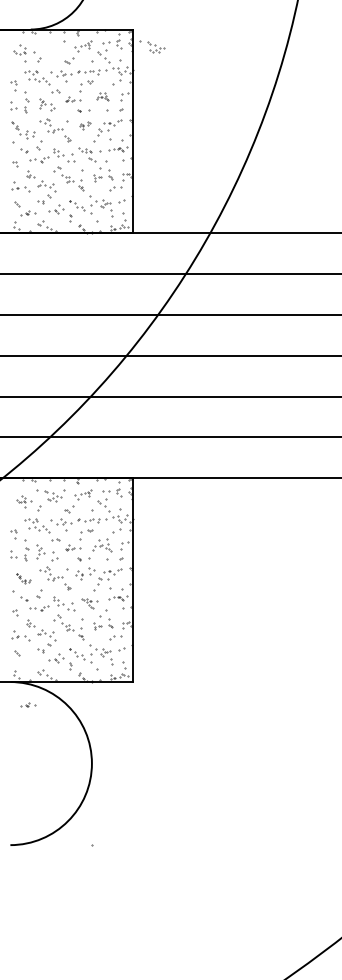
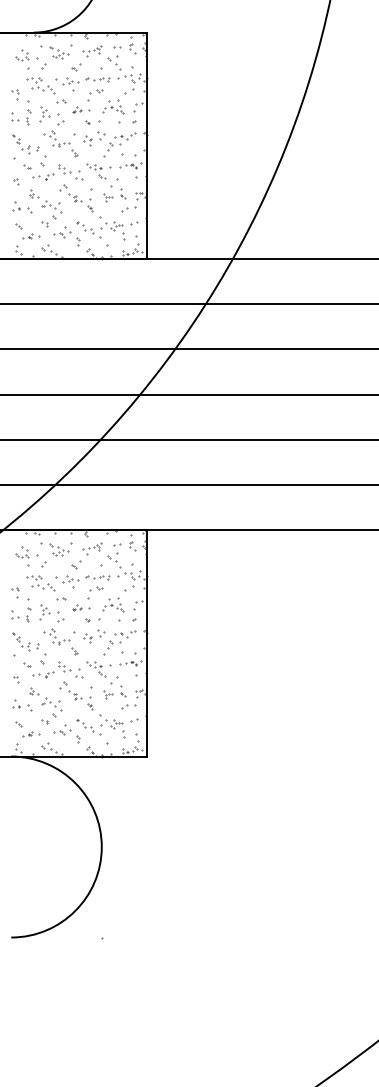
part: (152, 47) -> (54, 52), moved
part: (102, 96) -> (113, 106), size x1.67
part: (46, 104) -> (51, 115), size x1.43
part: (85, 124) -> (94, 138), size x1.67
part: (24, 501) -> (26, 556), size x1.43
part: (23, 578) -> (25, 641), size x1.67
part: (88, 603) -> (98, 669), size x1.43
part: (28, 705) -> (31, 734), moved

